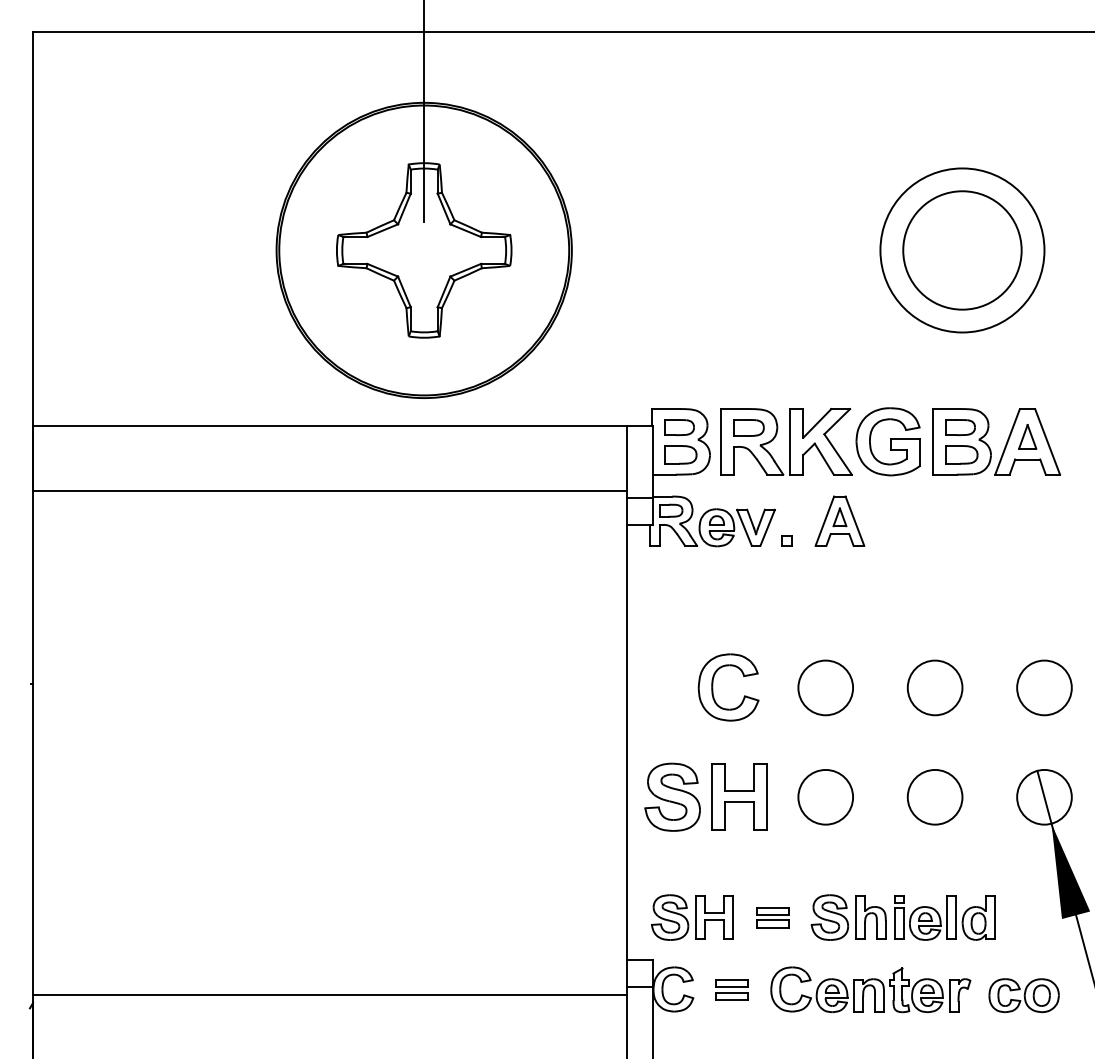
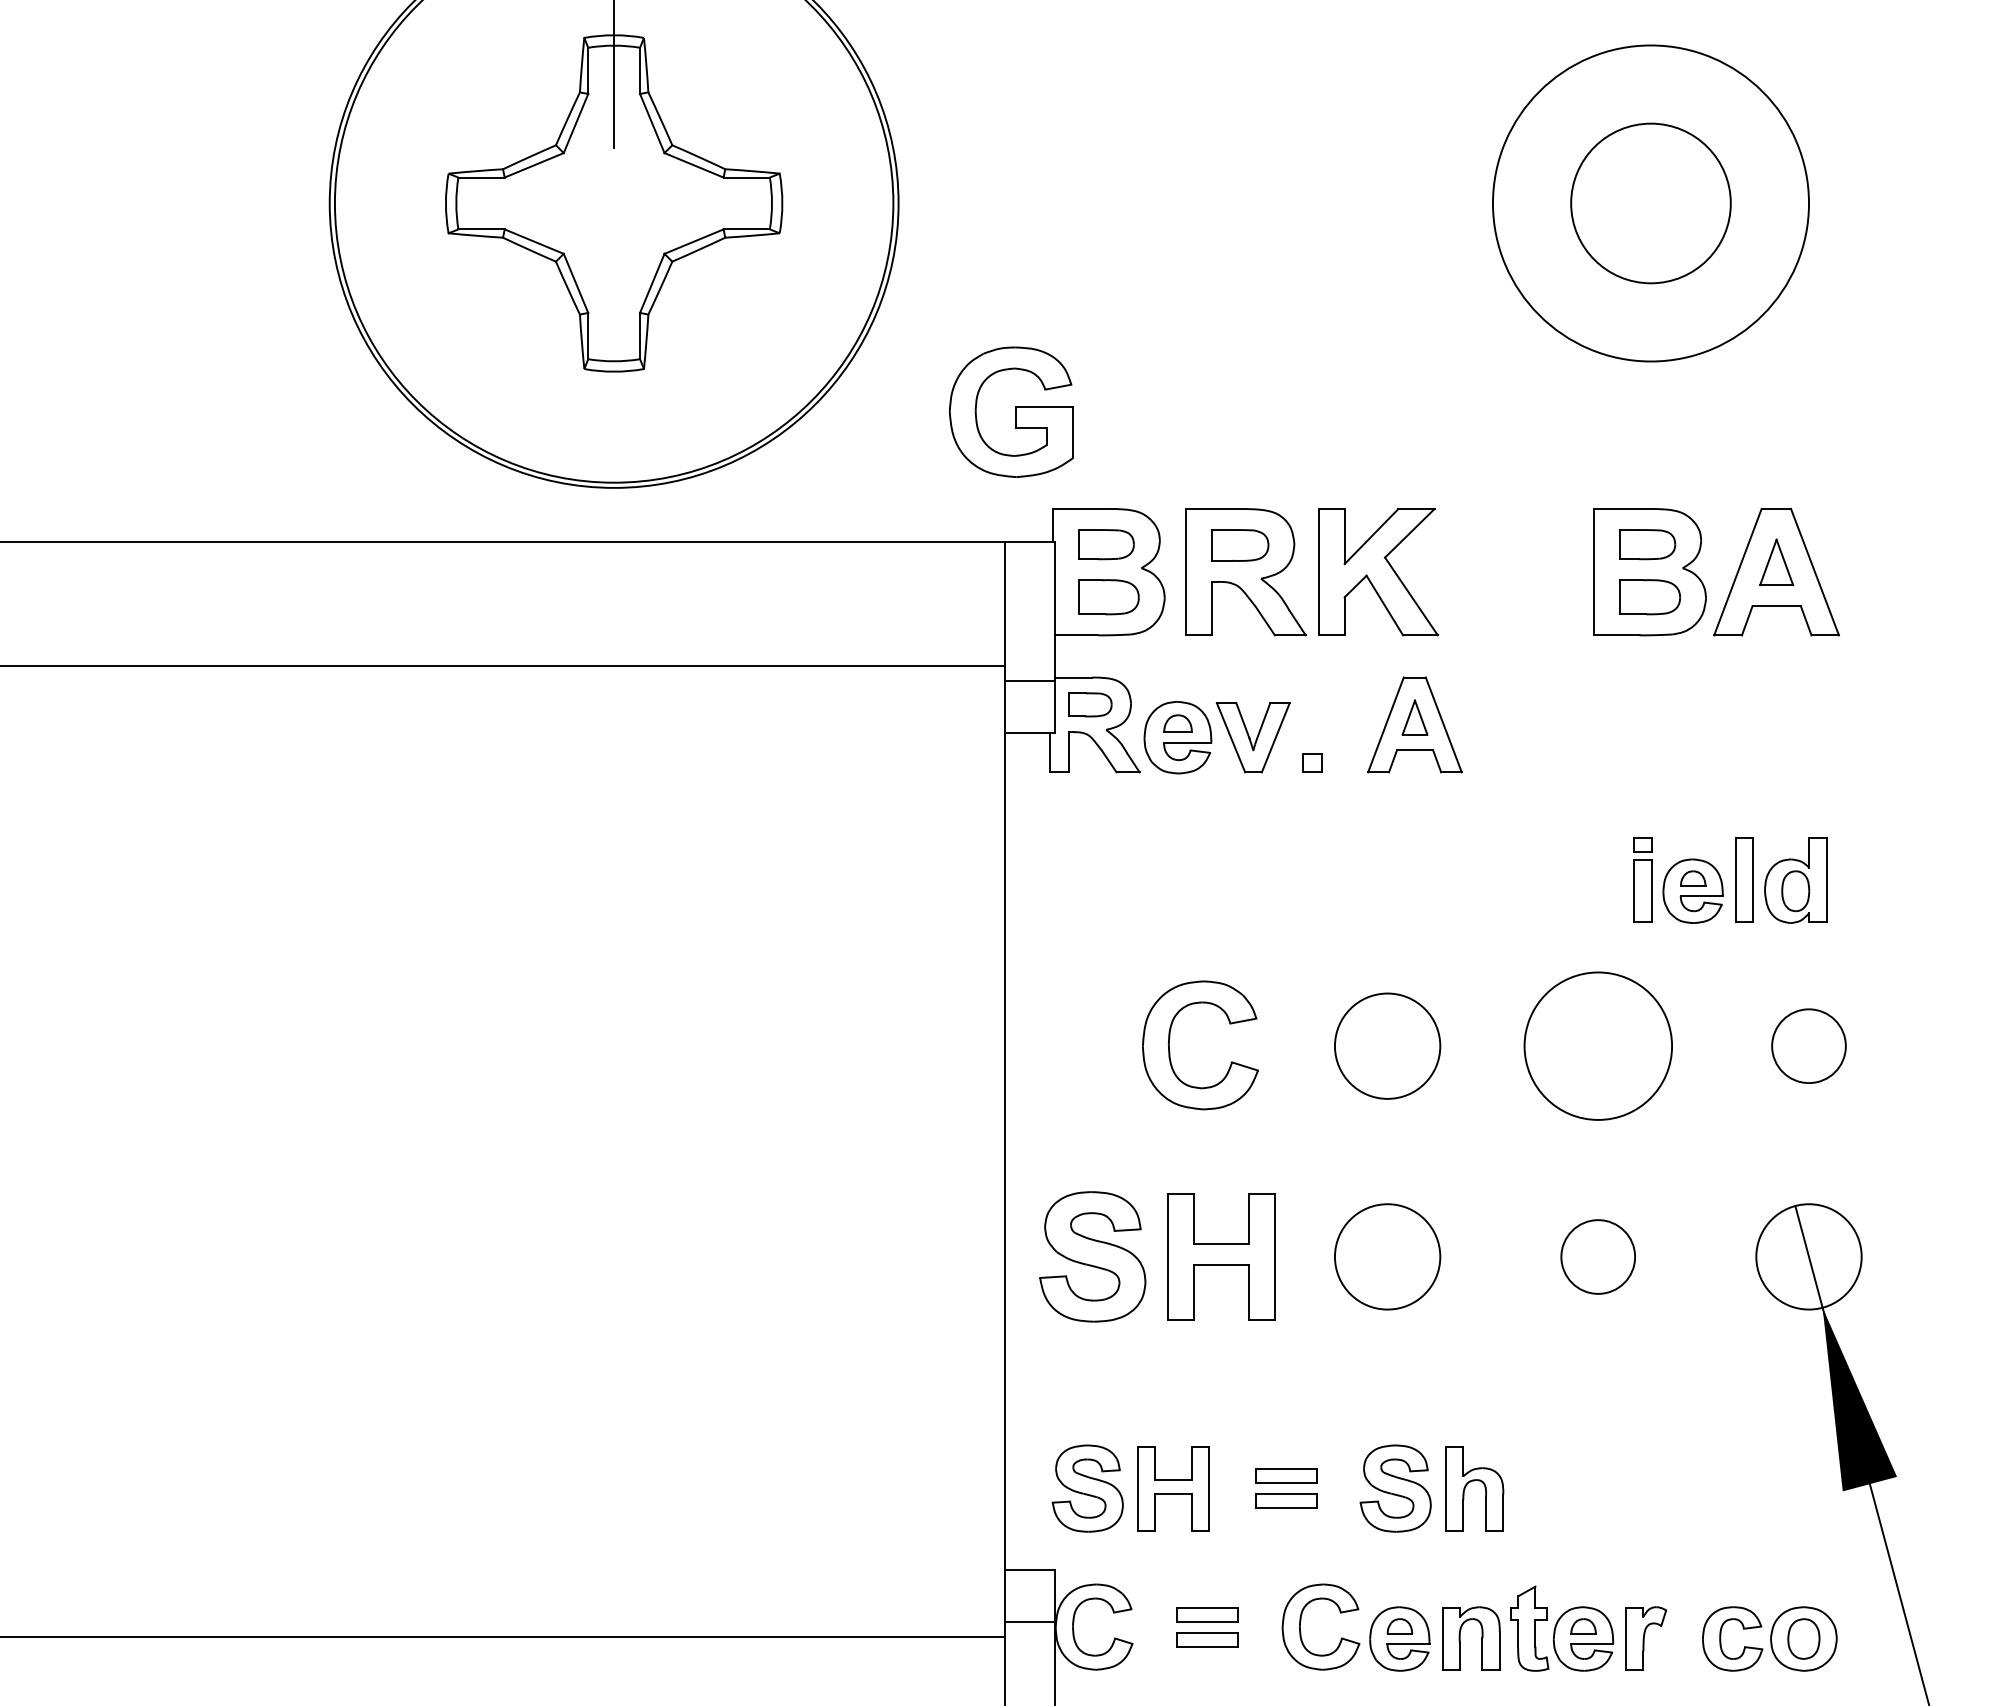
circle: (962, 250) -> (1651, 203), size x0.7
part: (887, 441) -> (1009, 411), moved
circle: (934, 687) -> (1597, 1045), size x1.4
circle: (1044, 687) -> (1809, 1045), size x0.7
circle: (934, 797) -> (1597, 1257), size x0.7
part: (944, 917) -> (1730, 879), moved

